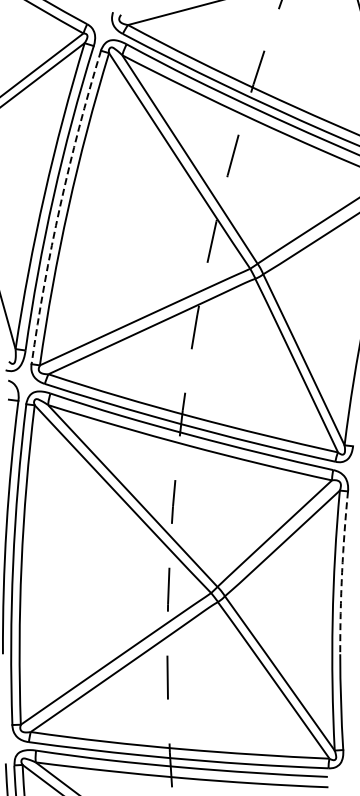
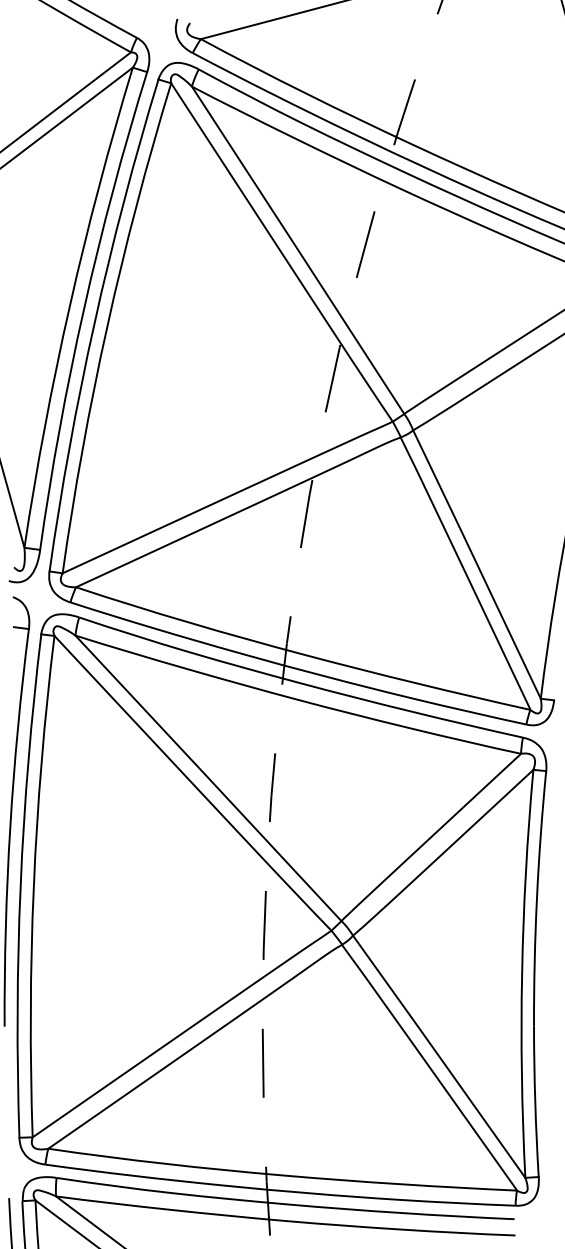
arc: (60, 206) -> (94, 323), dashed -> solid
arc: (342, 572) -> (537, 898), dashed -> solid

